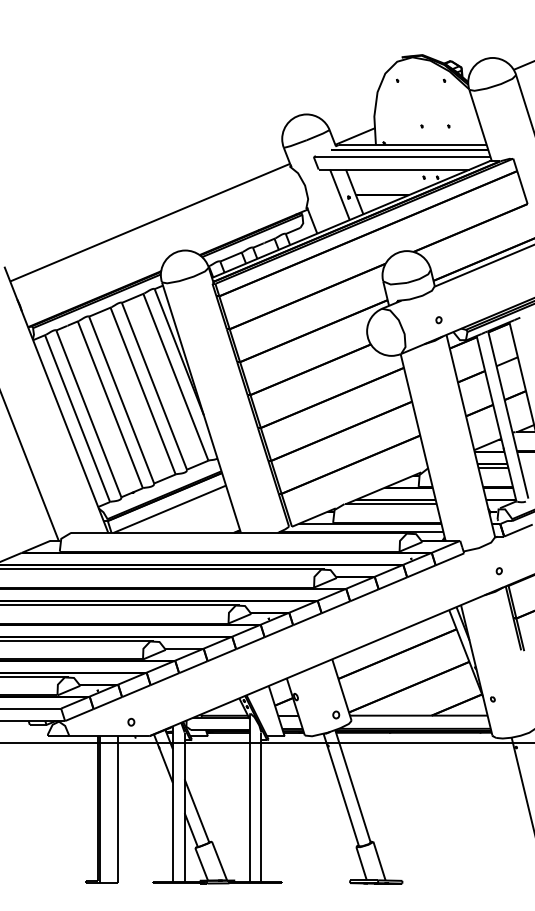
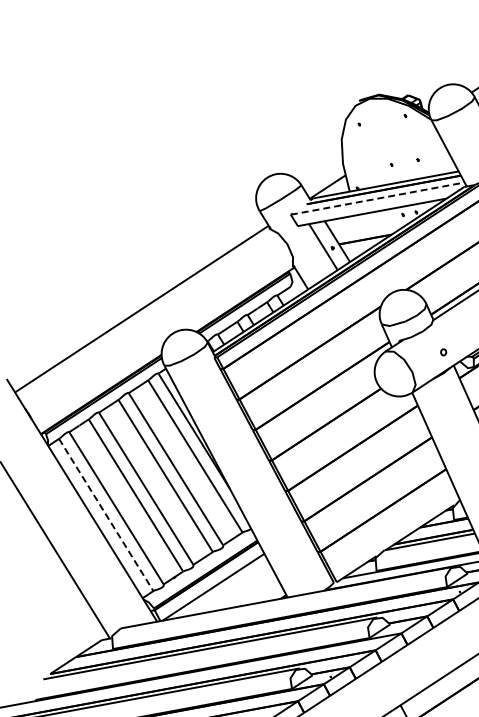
line: (402, 157) -> (378, 199), solid -> dashed
line: (77, 418) -> (106, 514), solid -> dashed

